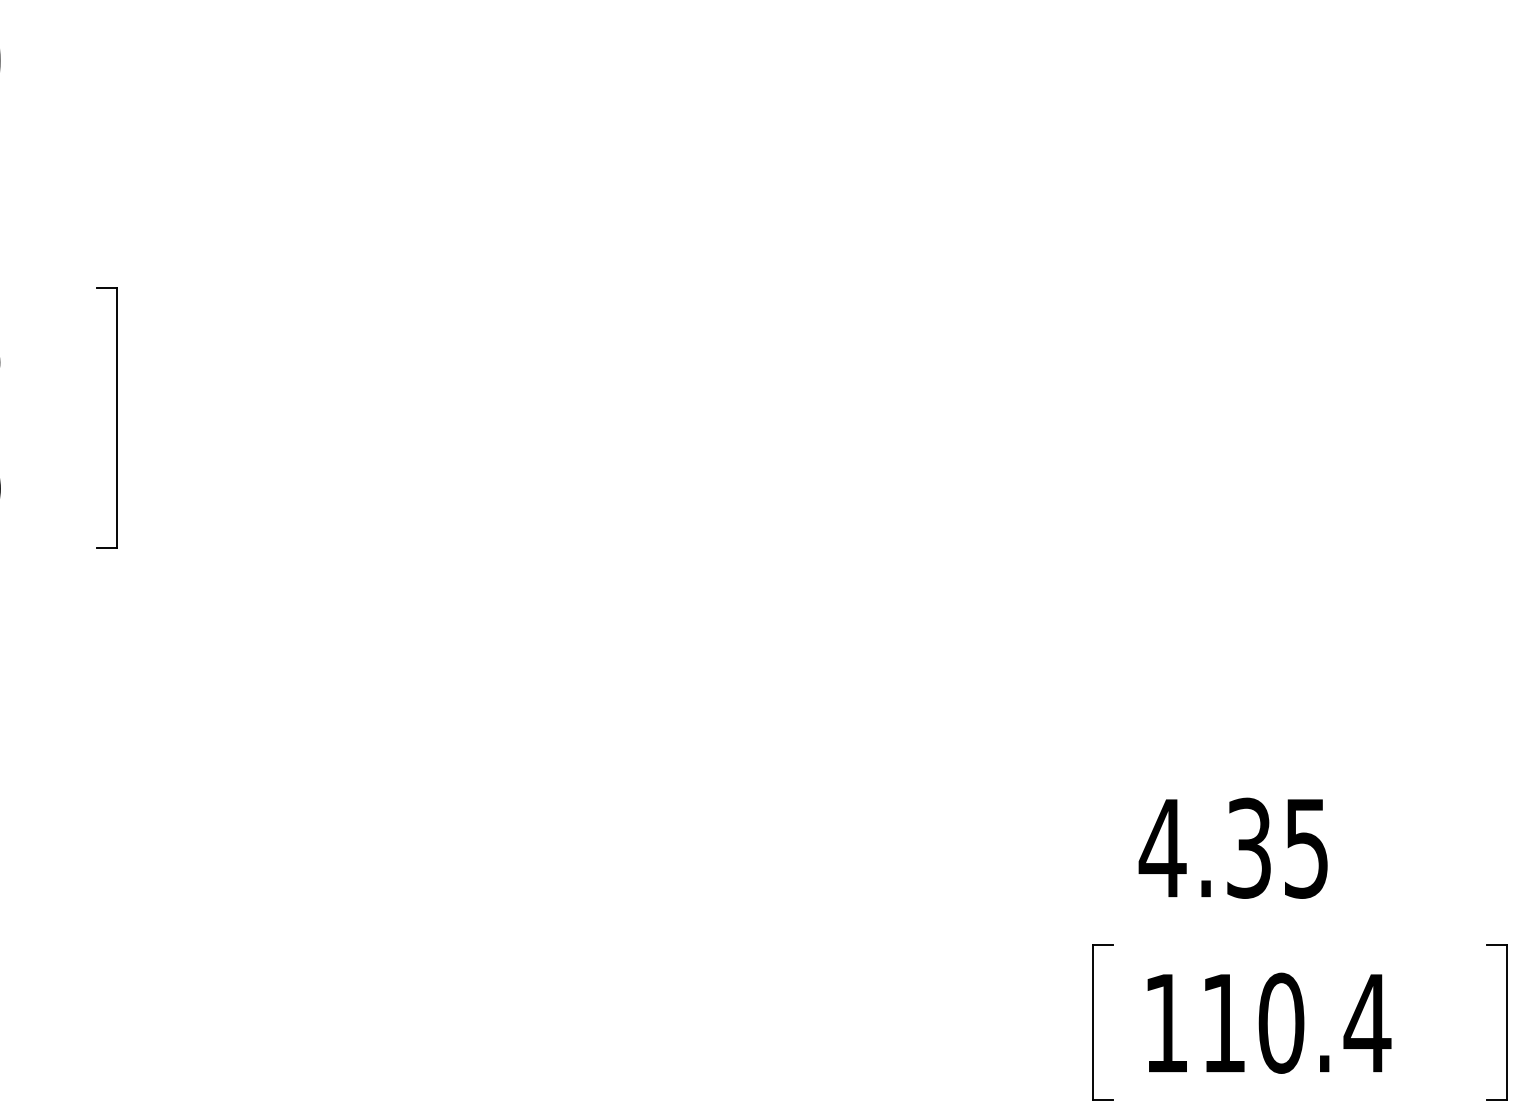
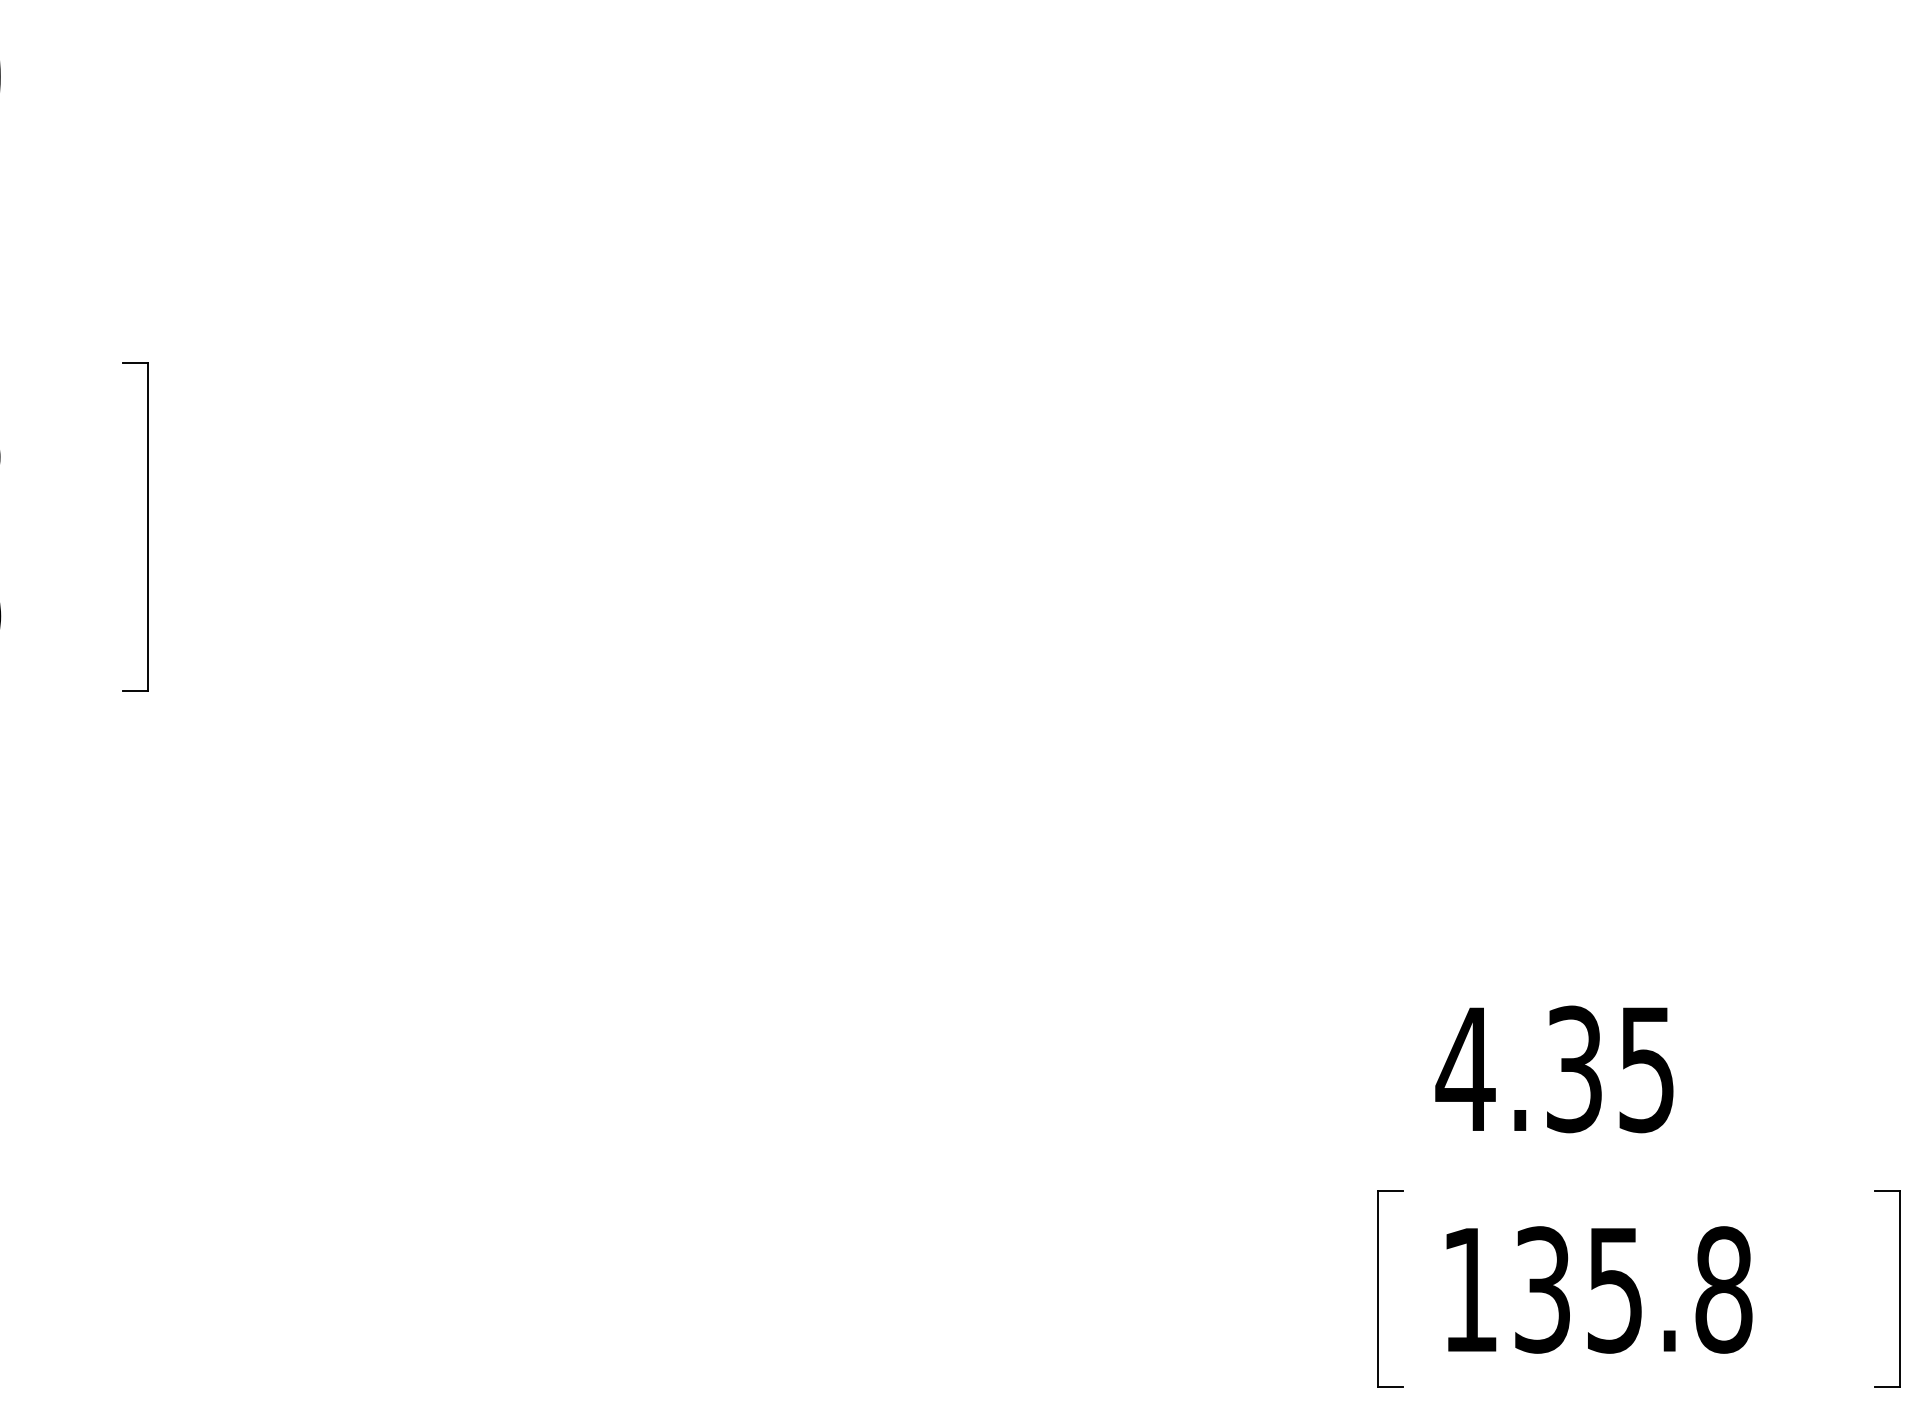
text: (1296, 1022) -> (1634, 1289), 110.4 -> 135.8

